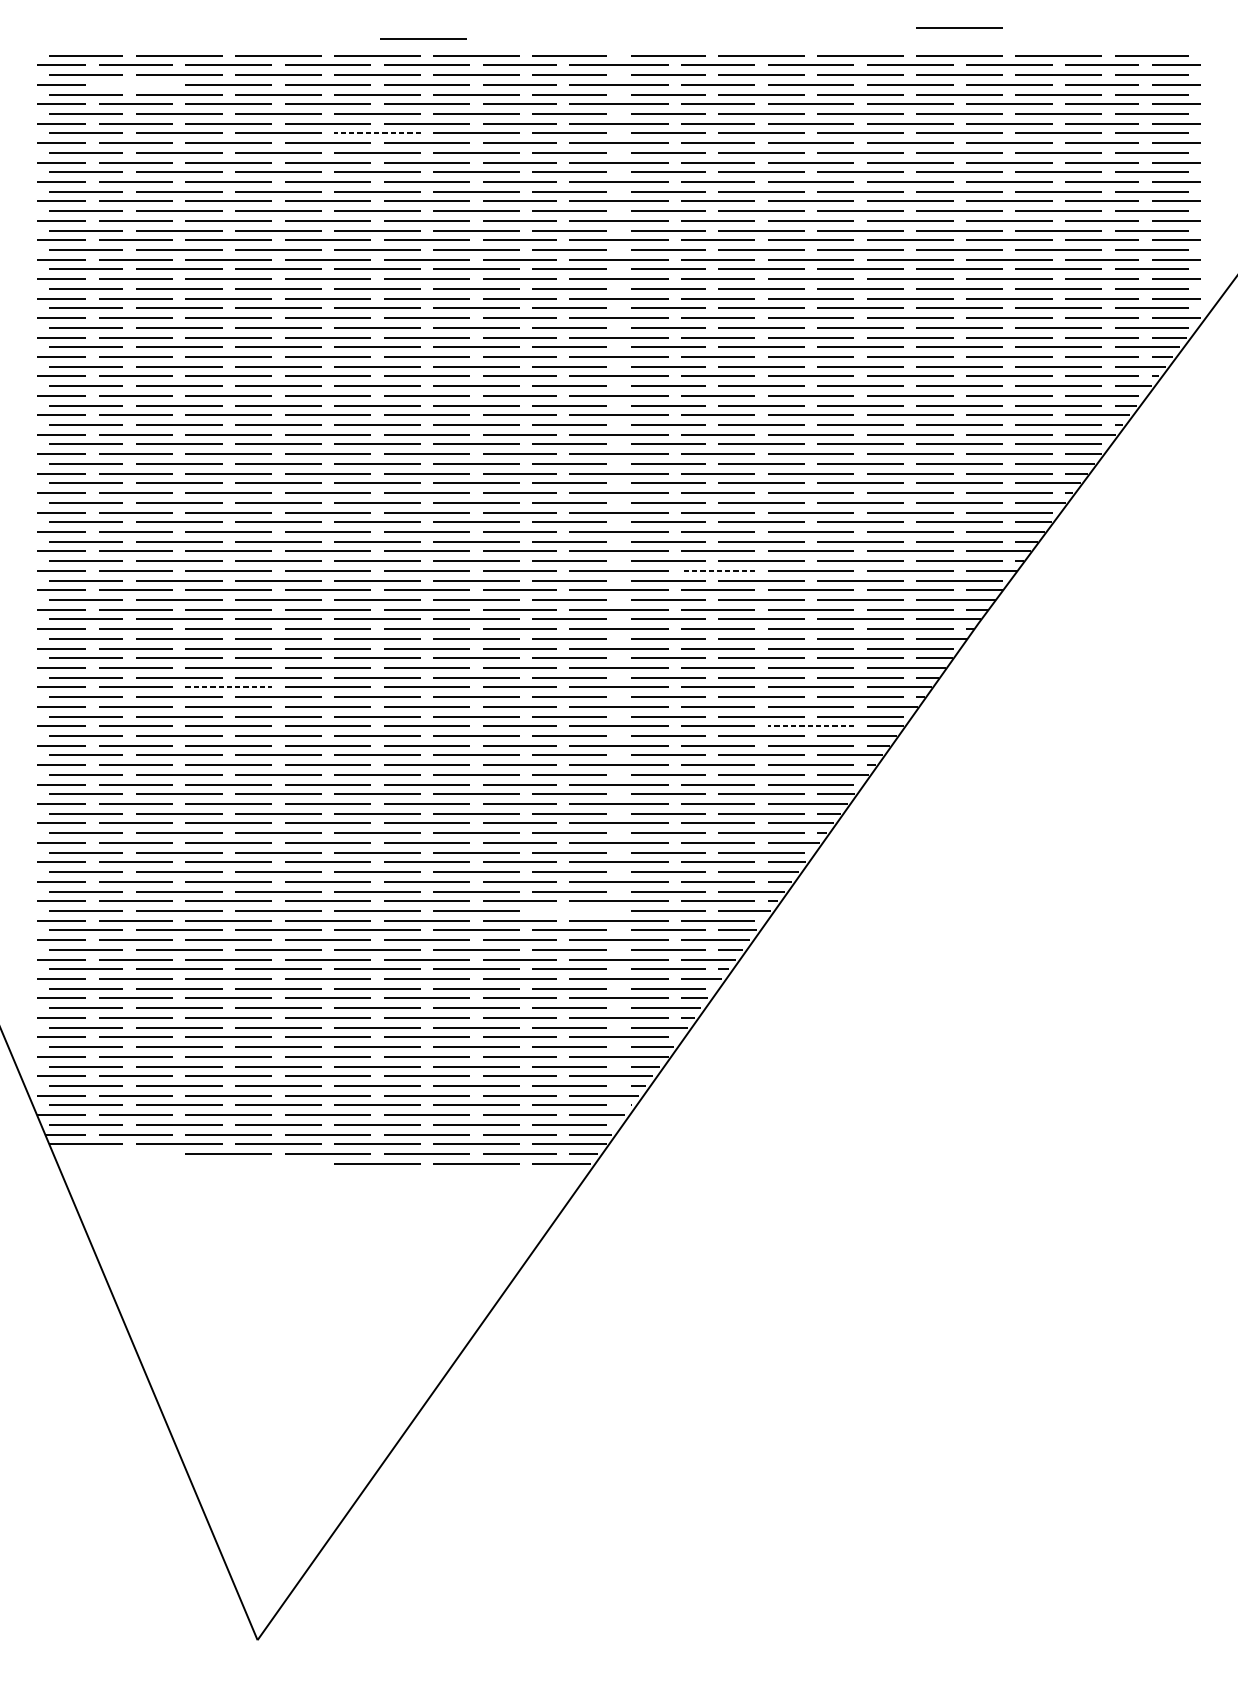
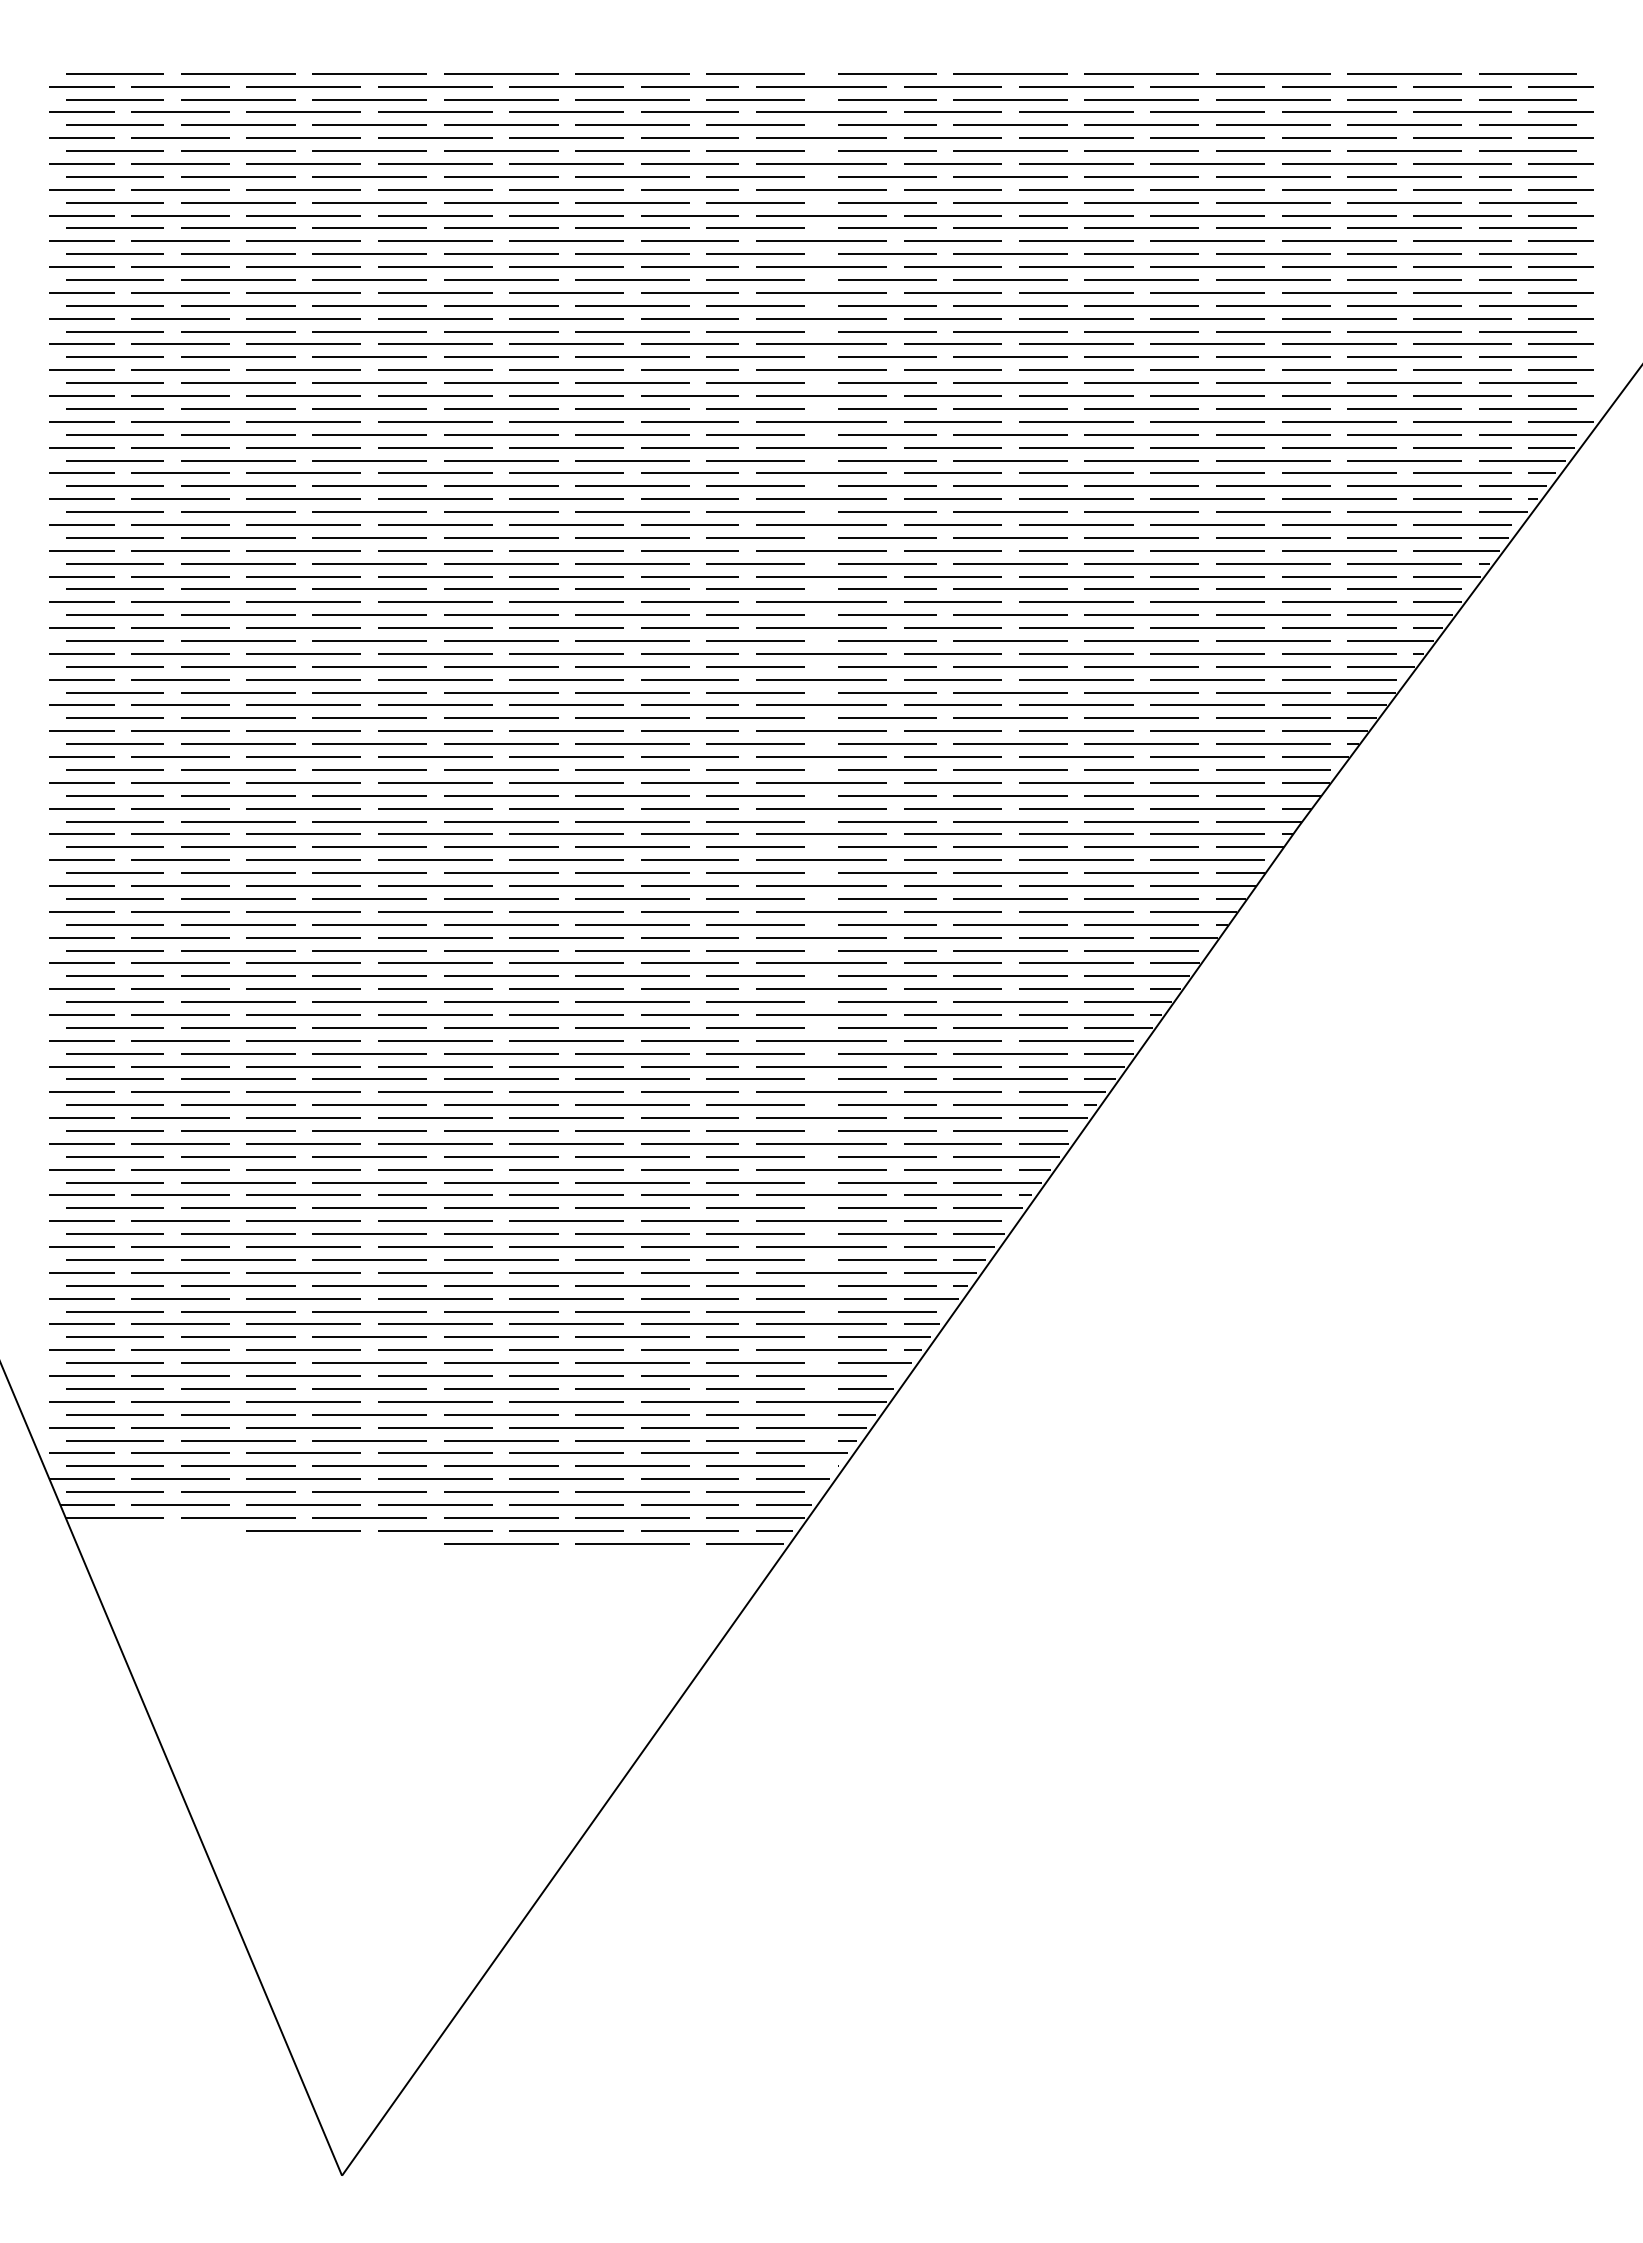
line: (959, 27) -> (1273, 36), removed
line: (423, 38) -> (562, 51), removed
line: (135, 84) -> (180, 111), added
line: (377, 133) -> (501, 176), dashed -> solid
line: (717, 571) -> (952, 757), dashed -> solid
line: (228, 687) -> (303, 911), dashed -> solid
line: (811, 726) -> (1076, 963), dashed -> solid
line: (569, 910) -> (755, 1207), added

